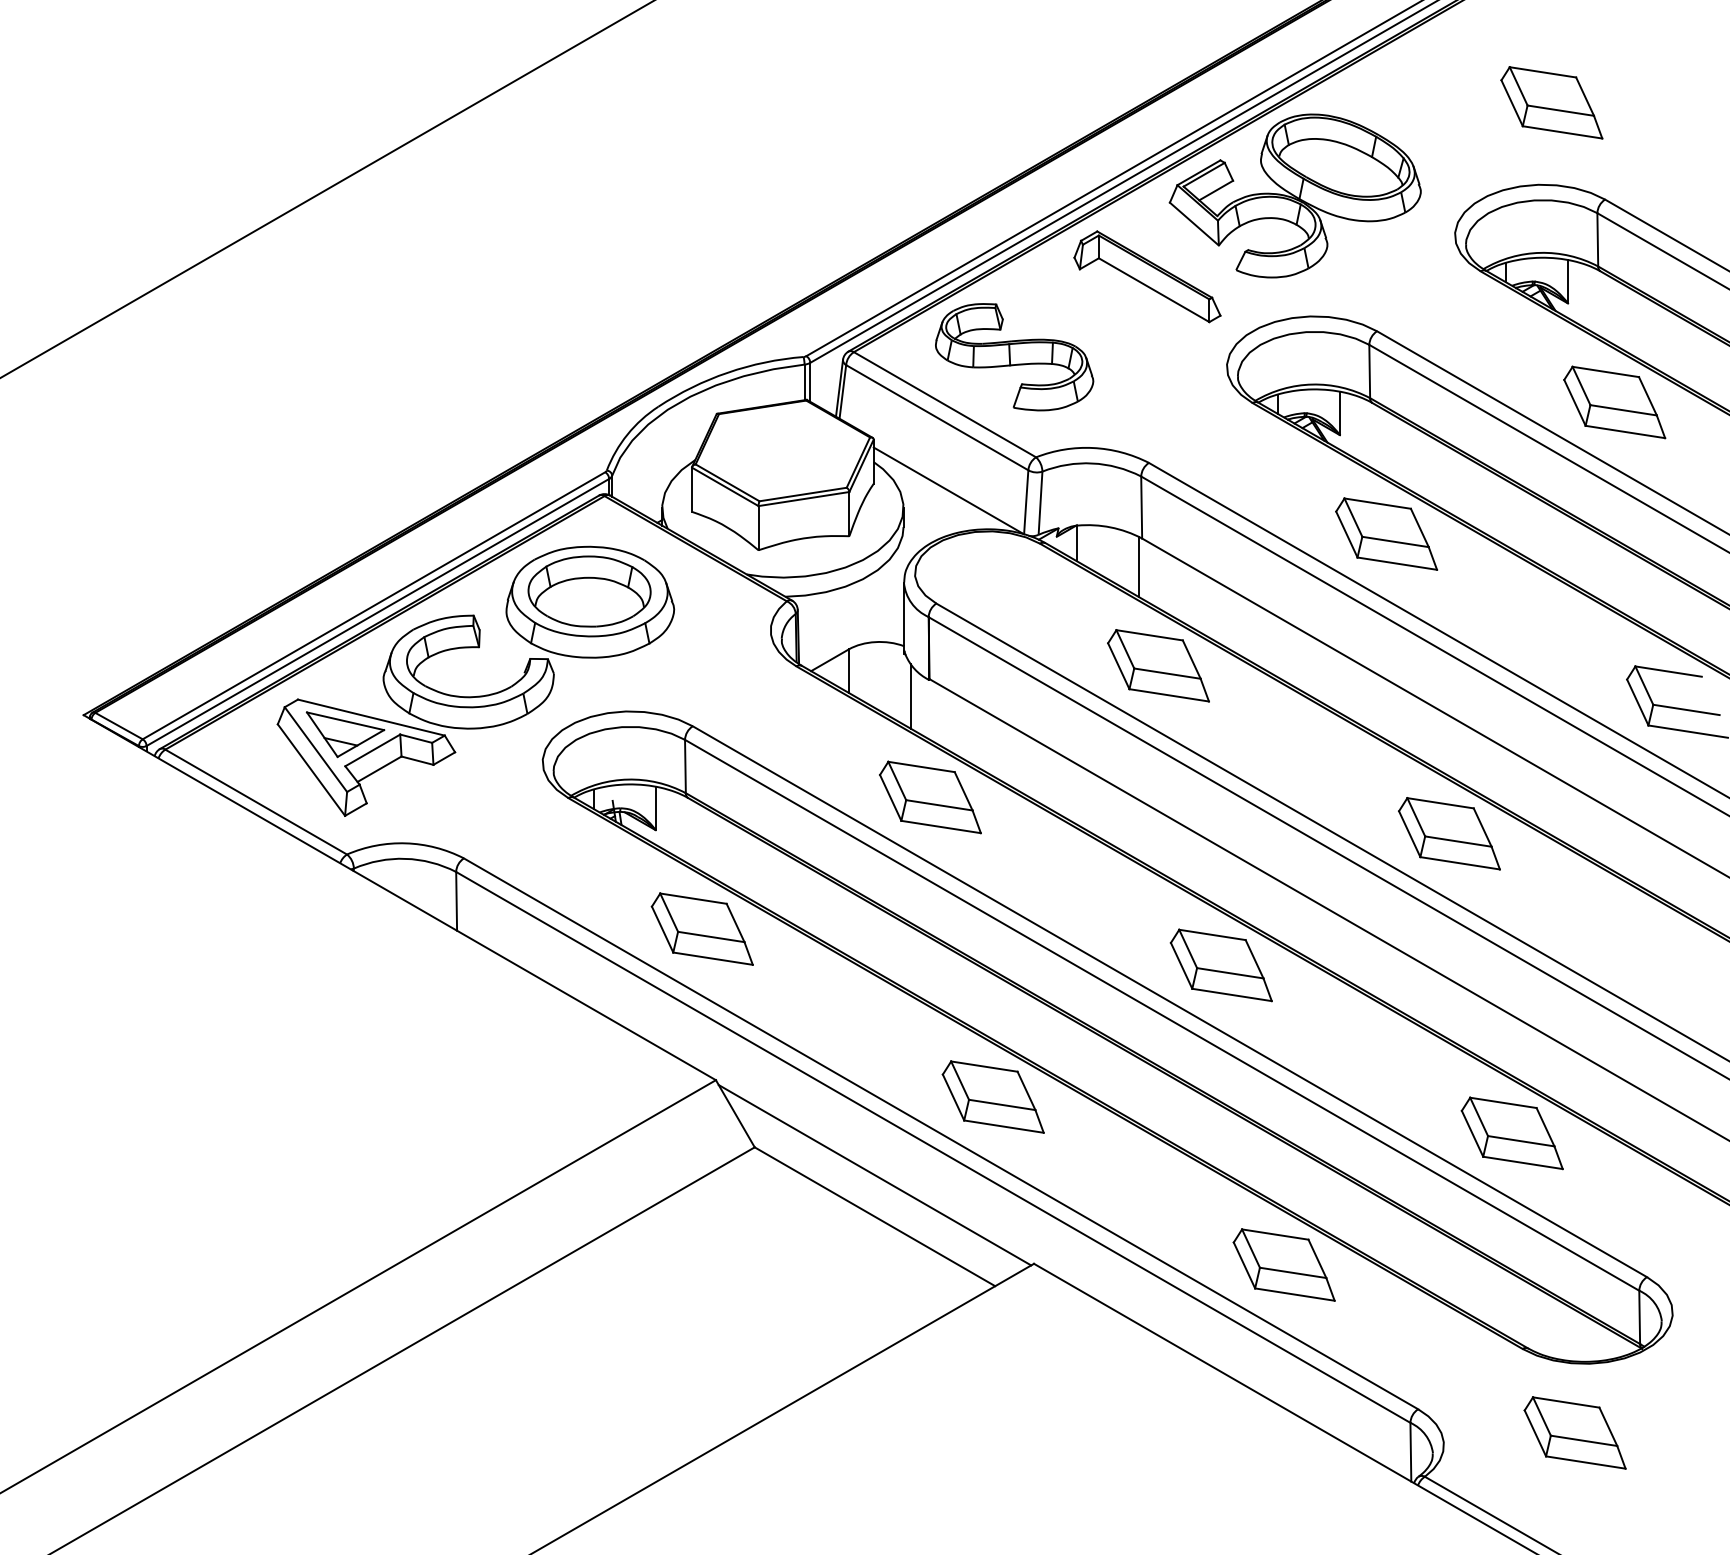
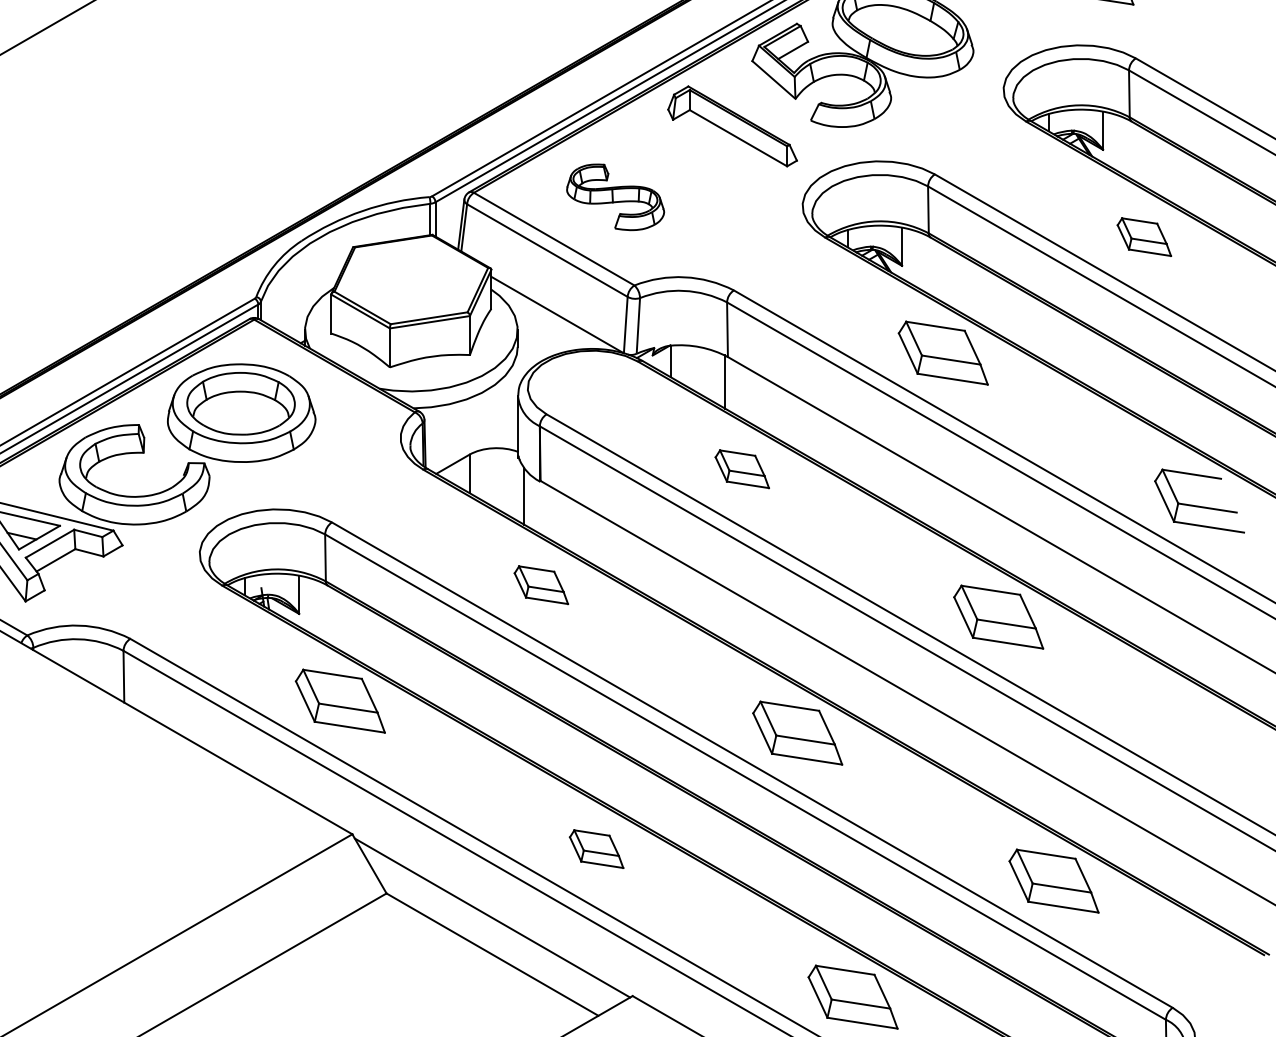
part: (1014, 357) -> (615, 197), size x0.7
part: (1614, 402) -> (1144, 237), size x0.6
part: (1158, 665) -> (742, 468), size x0.6
part: (930, 797) -> (541, 585), size x0.6
part: (992, 1096) -> (596, 848), size x0.6

